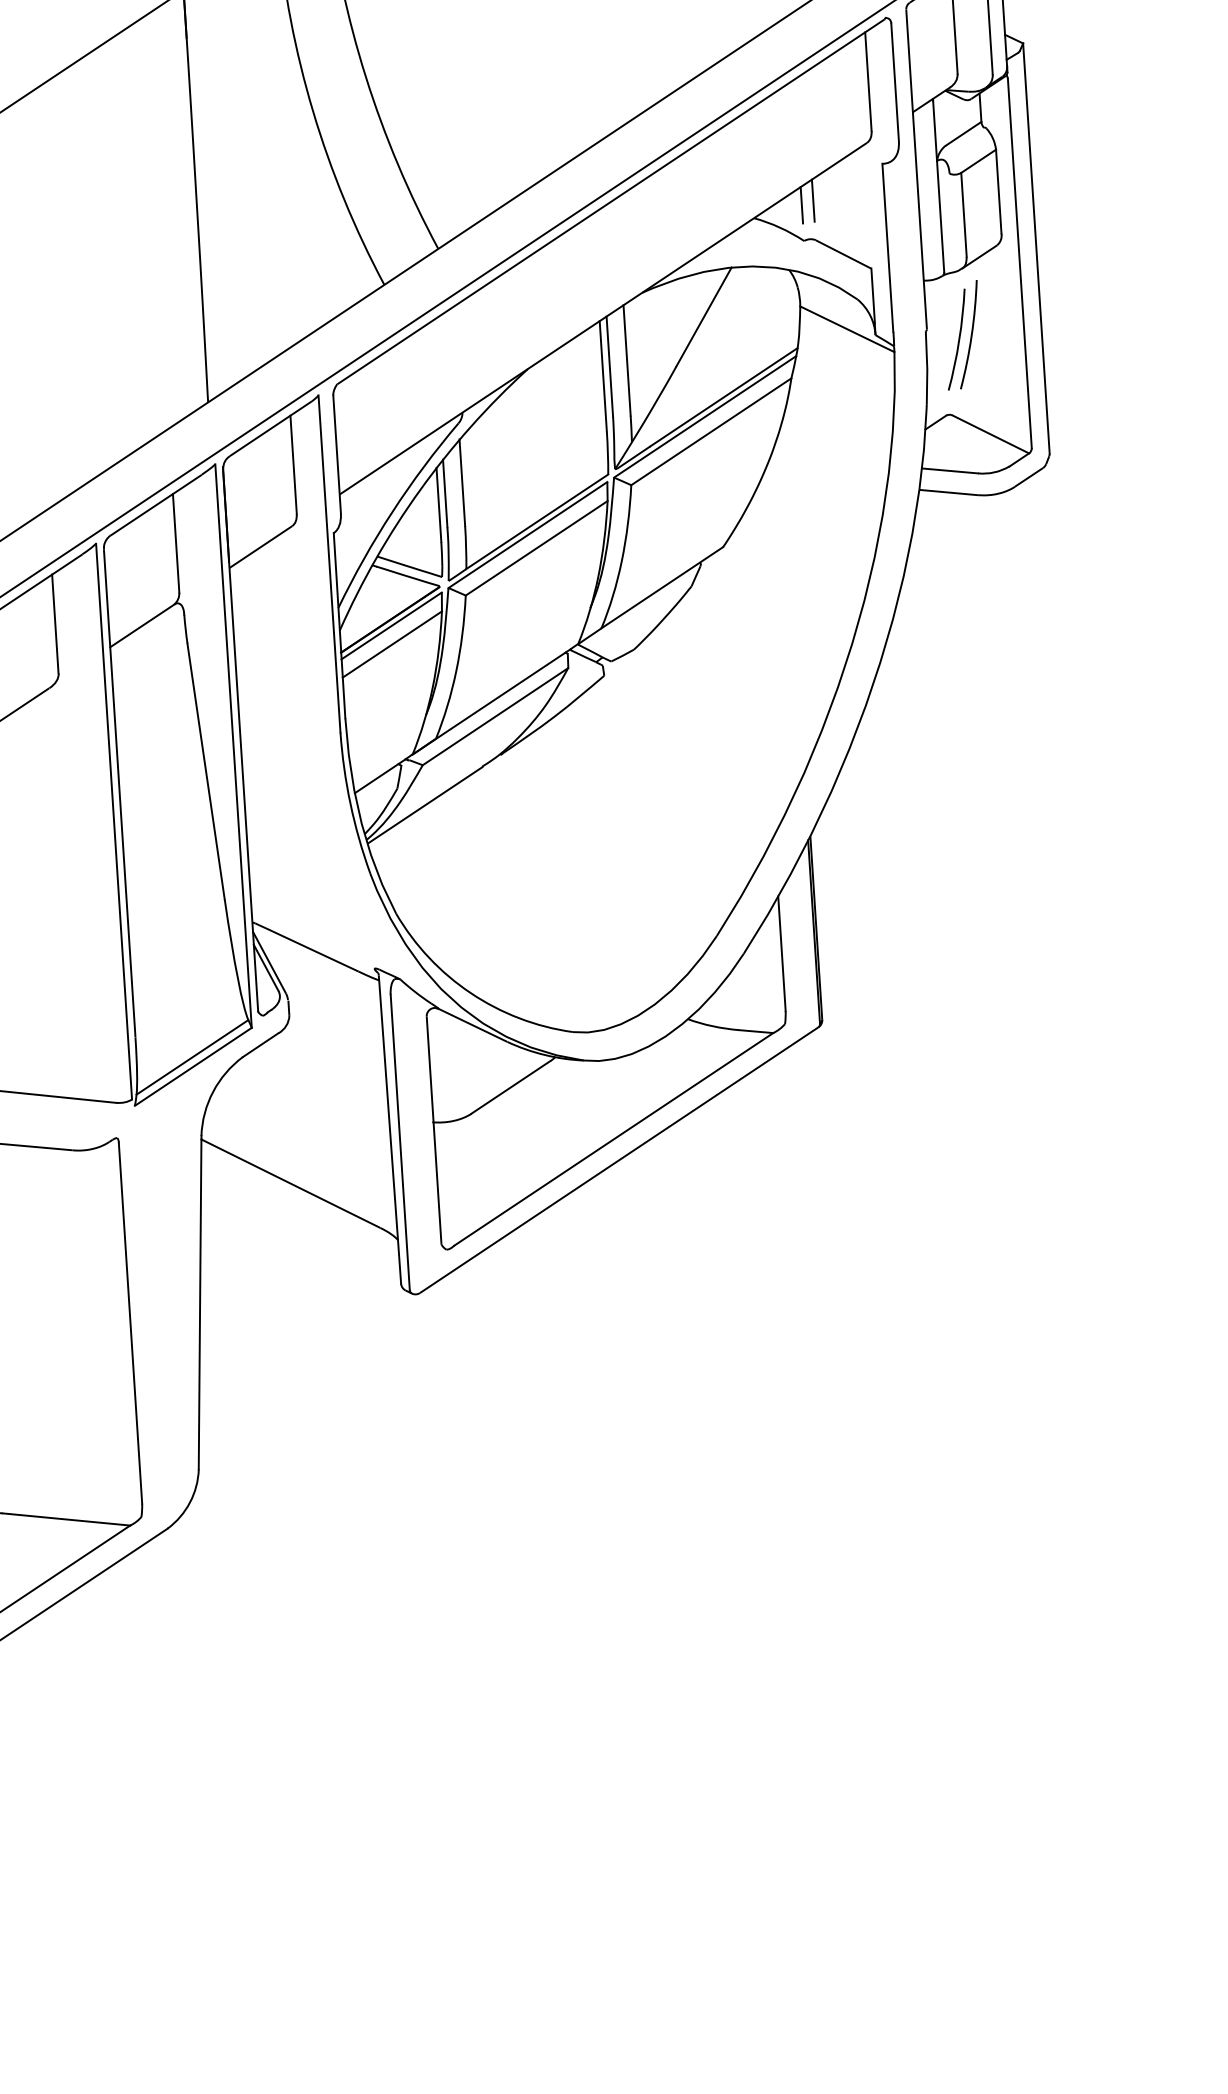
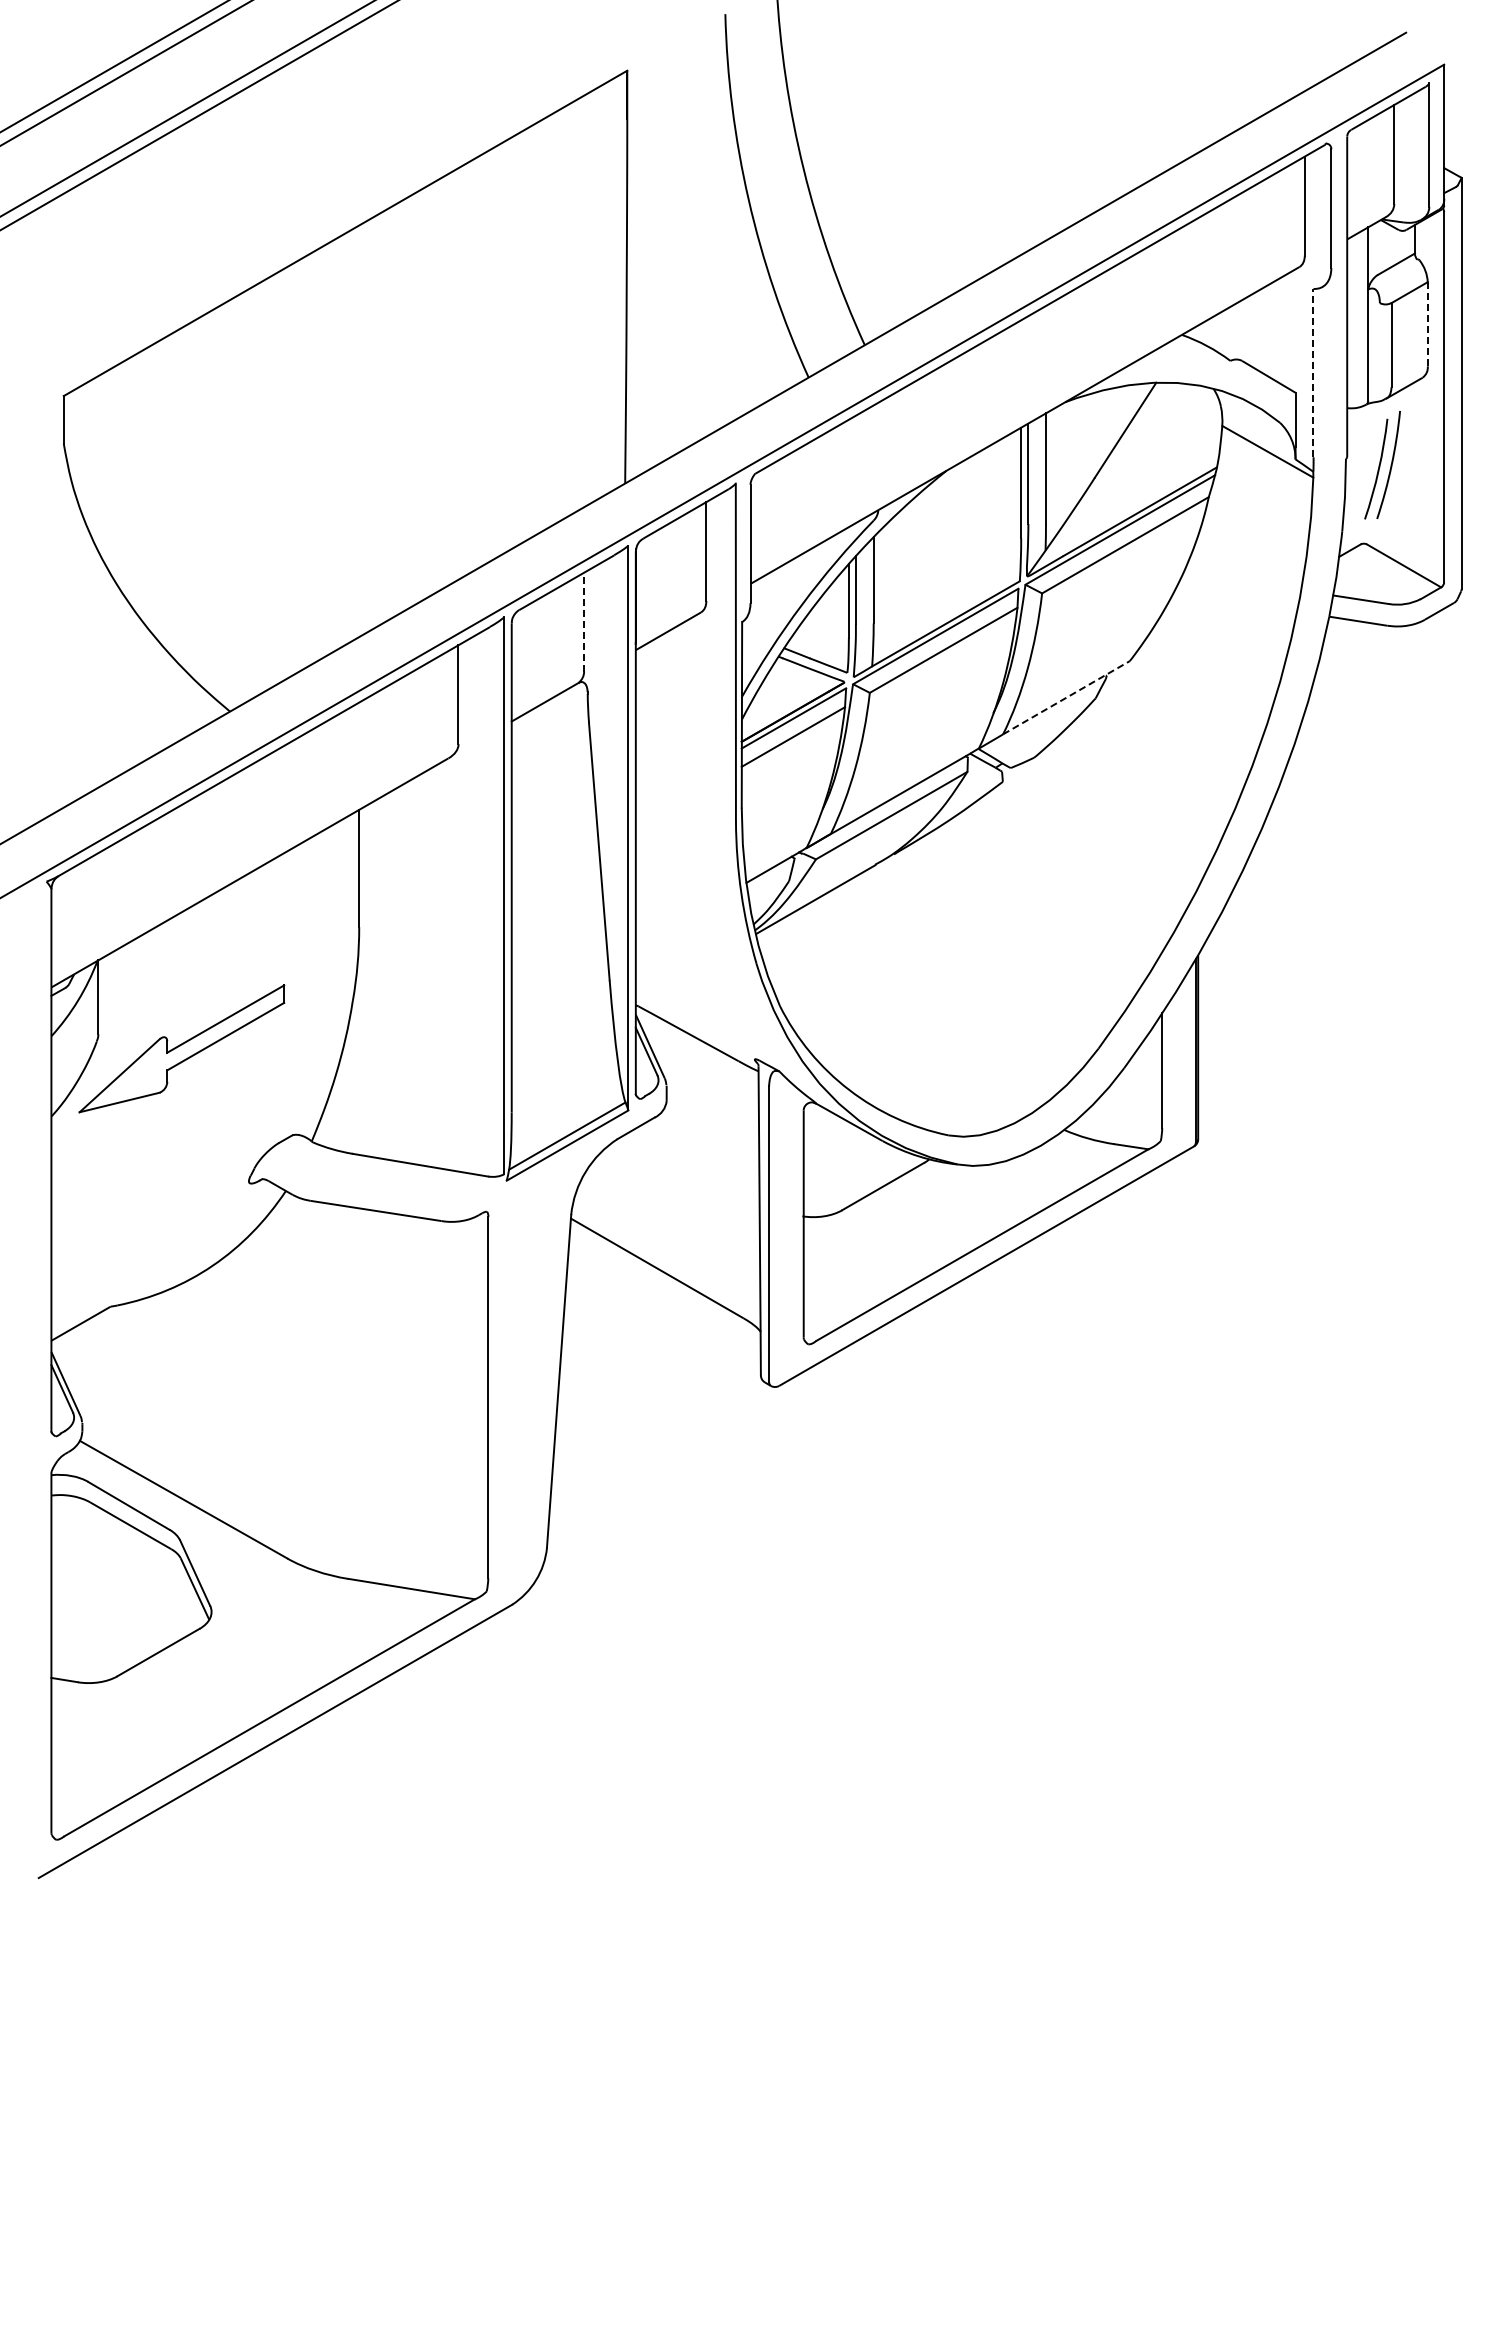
line: (998, 190) -> (1427, 323), solid -> dashed
line: (813, 200) -> (1242, 321), removed
line: (801, 204) -> (1230, 324), removed
line: (887, 247) -> (1313, 372), solid -> dashed
line: (176, 542) -> (584, 621), solid -> dashed
line: (662, 587) -> (1066, 697), solid -> dashed

